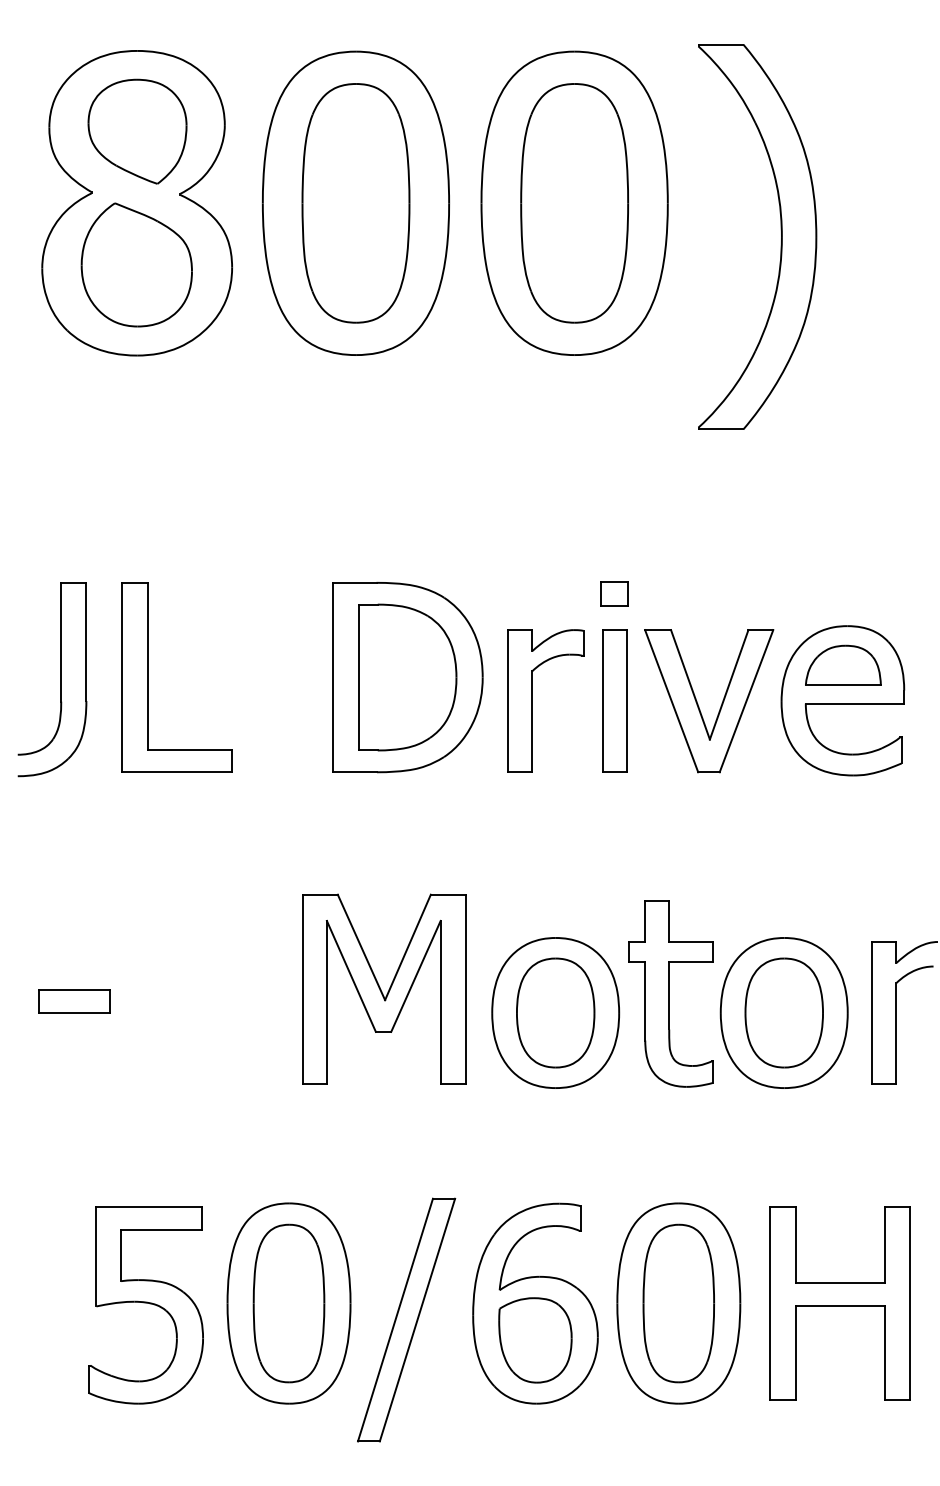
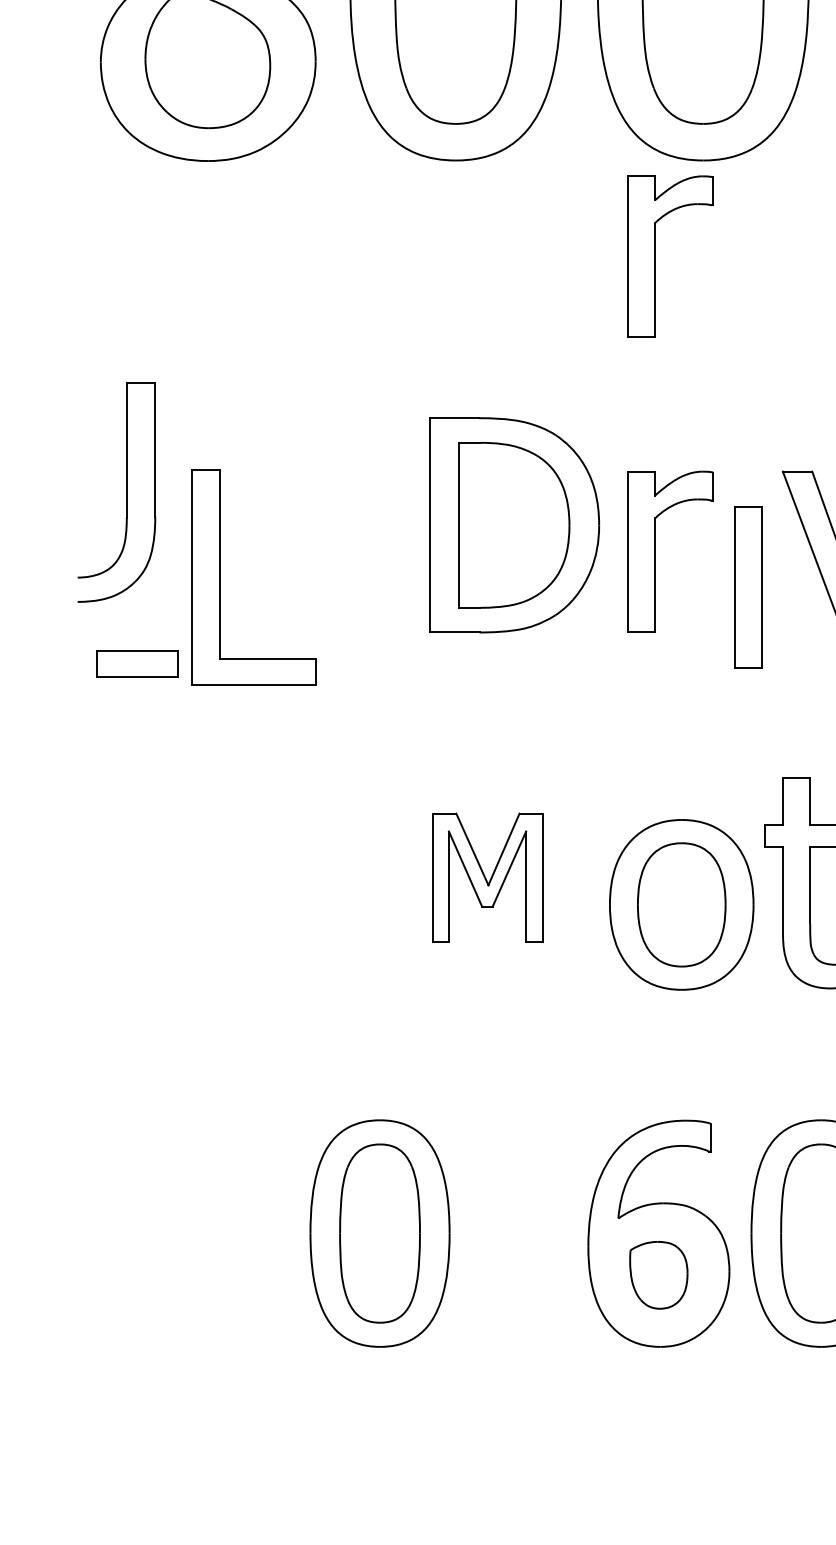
part: (532, 439) -> (655, 256), added
part: (614, 593) -> (748, 430), removed
part: (148, 677) -> (221, 577), moved
part: (60, 679) -> (125, 492), moved
part: (614, 700) -> (748, 586), moved
part: (384, 988) -> (488, 877), size x0.6
part: (74, 1001) -> (137, 664), moved
part: (145, 1305) -> (217, 1235), removed
part: (406, 1319) -> (512, 1251), removed
part: (535, 1340) -> (658, 1275), size x0.7

